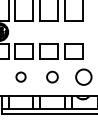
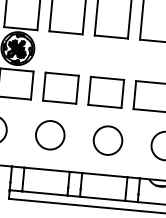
circle: (20, 76) -> (49, 133), size x1.67
circle: (52, 76) -> (108, 139), size x1.43

